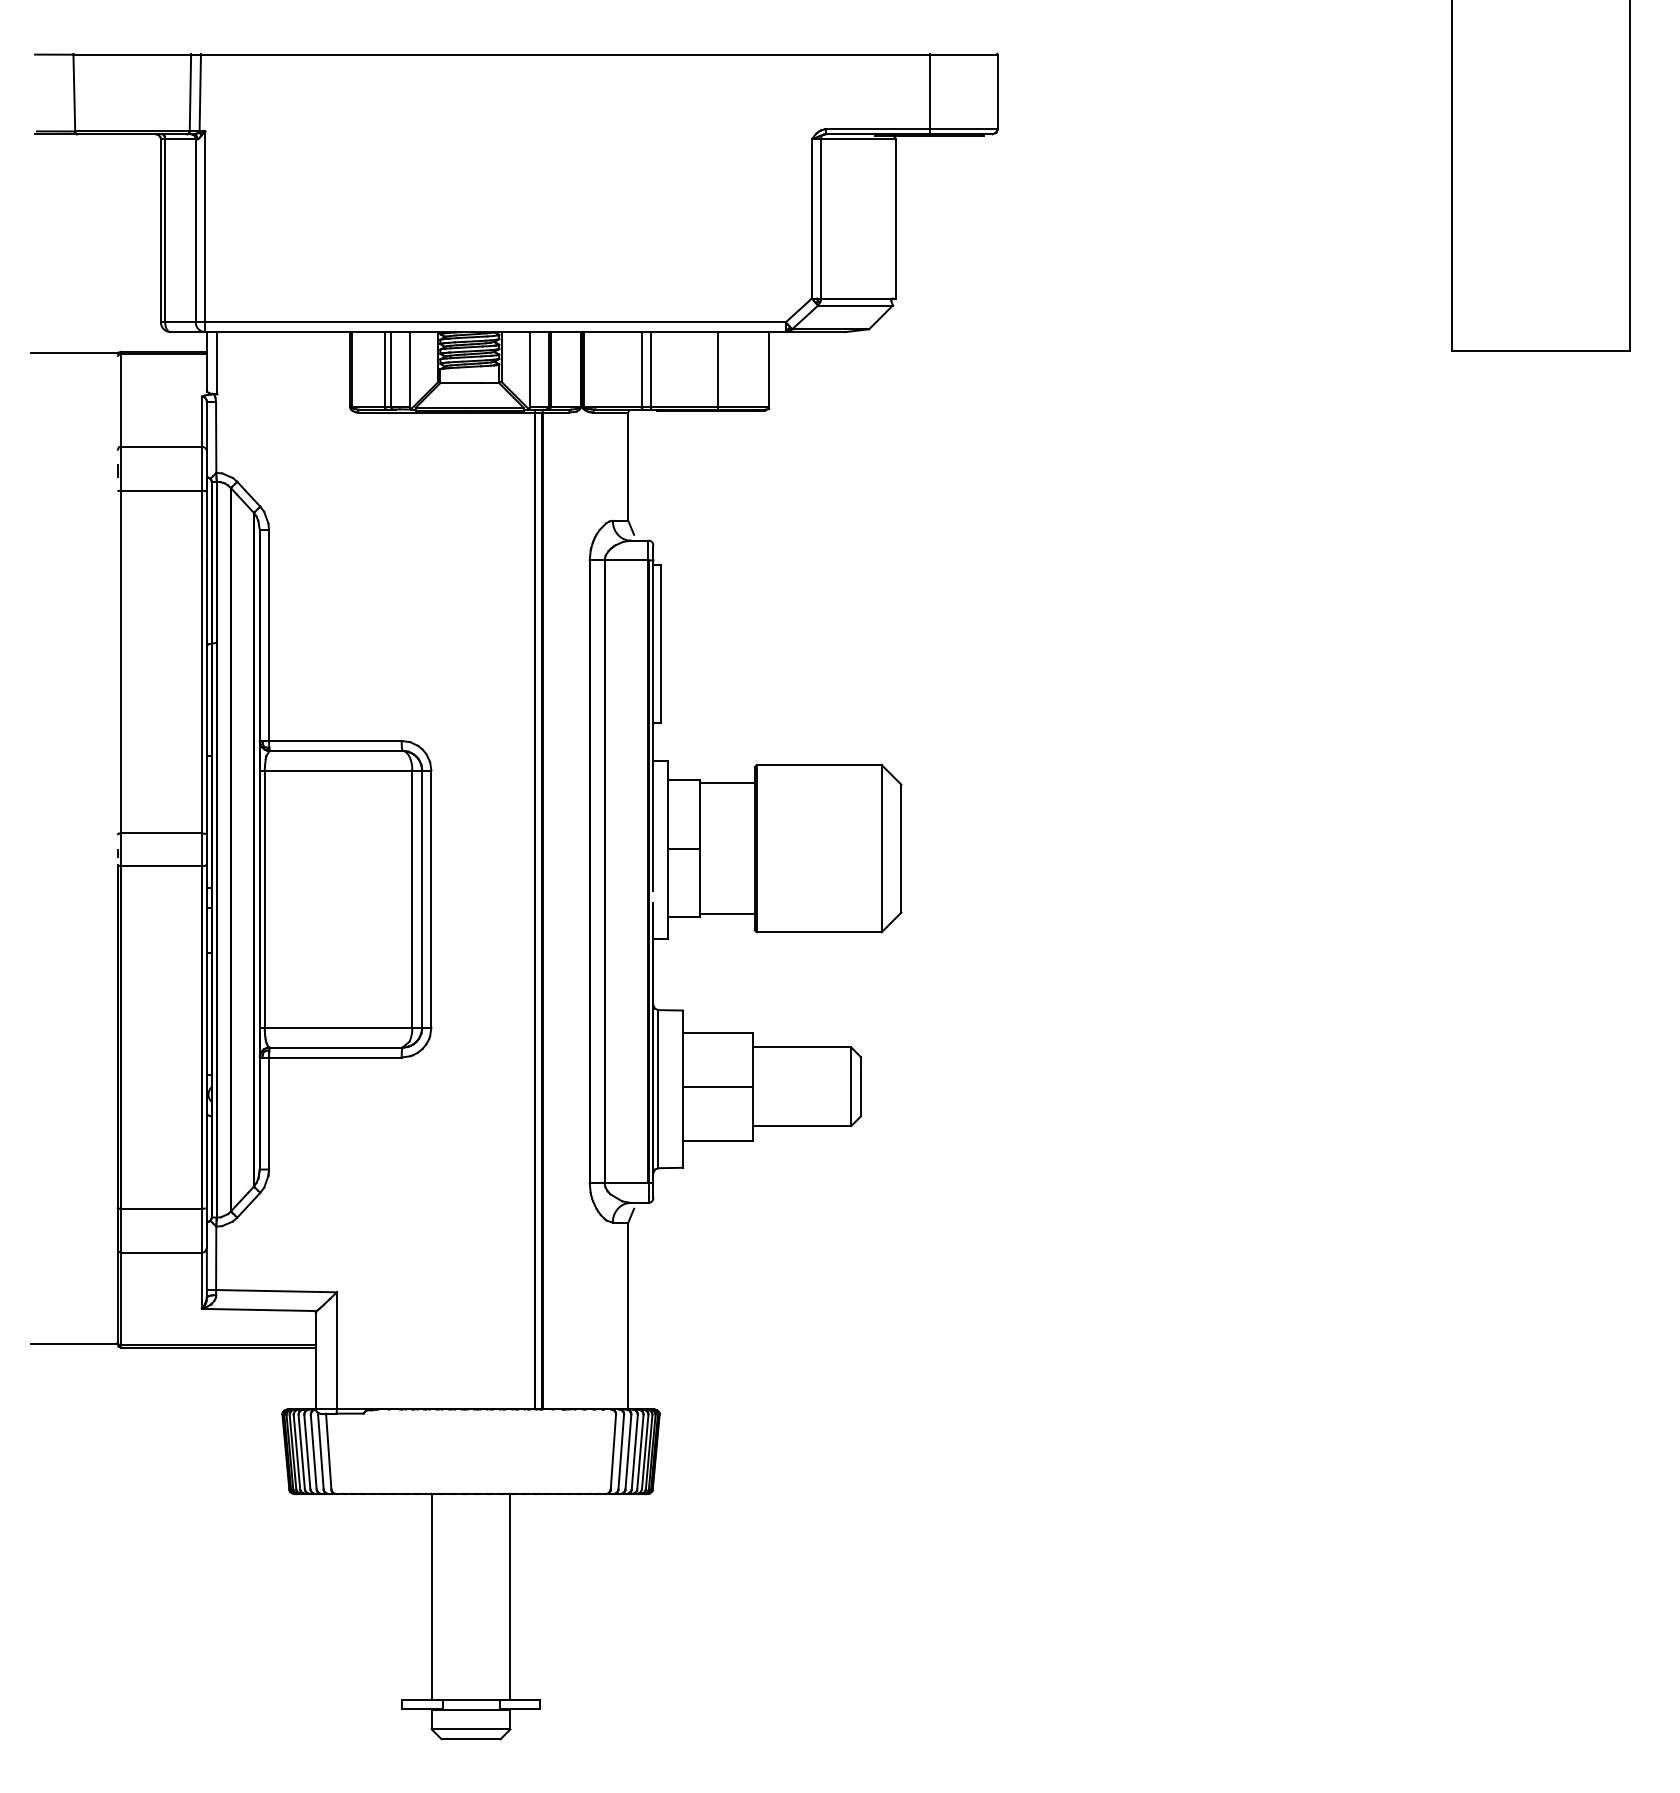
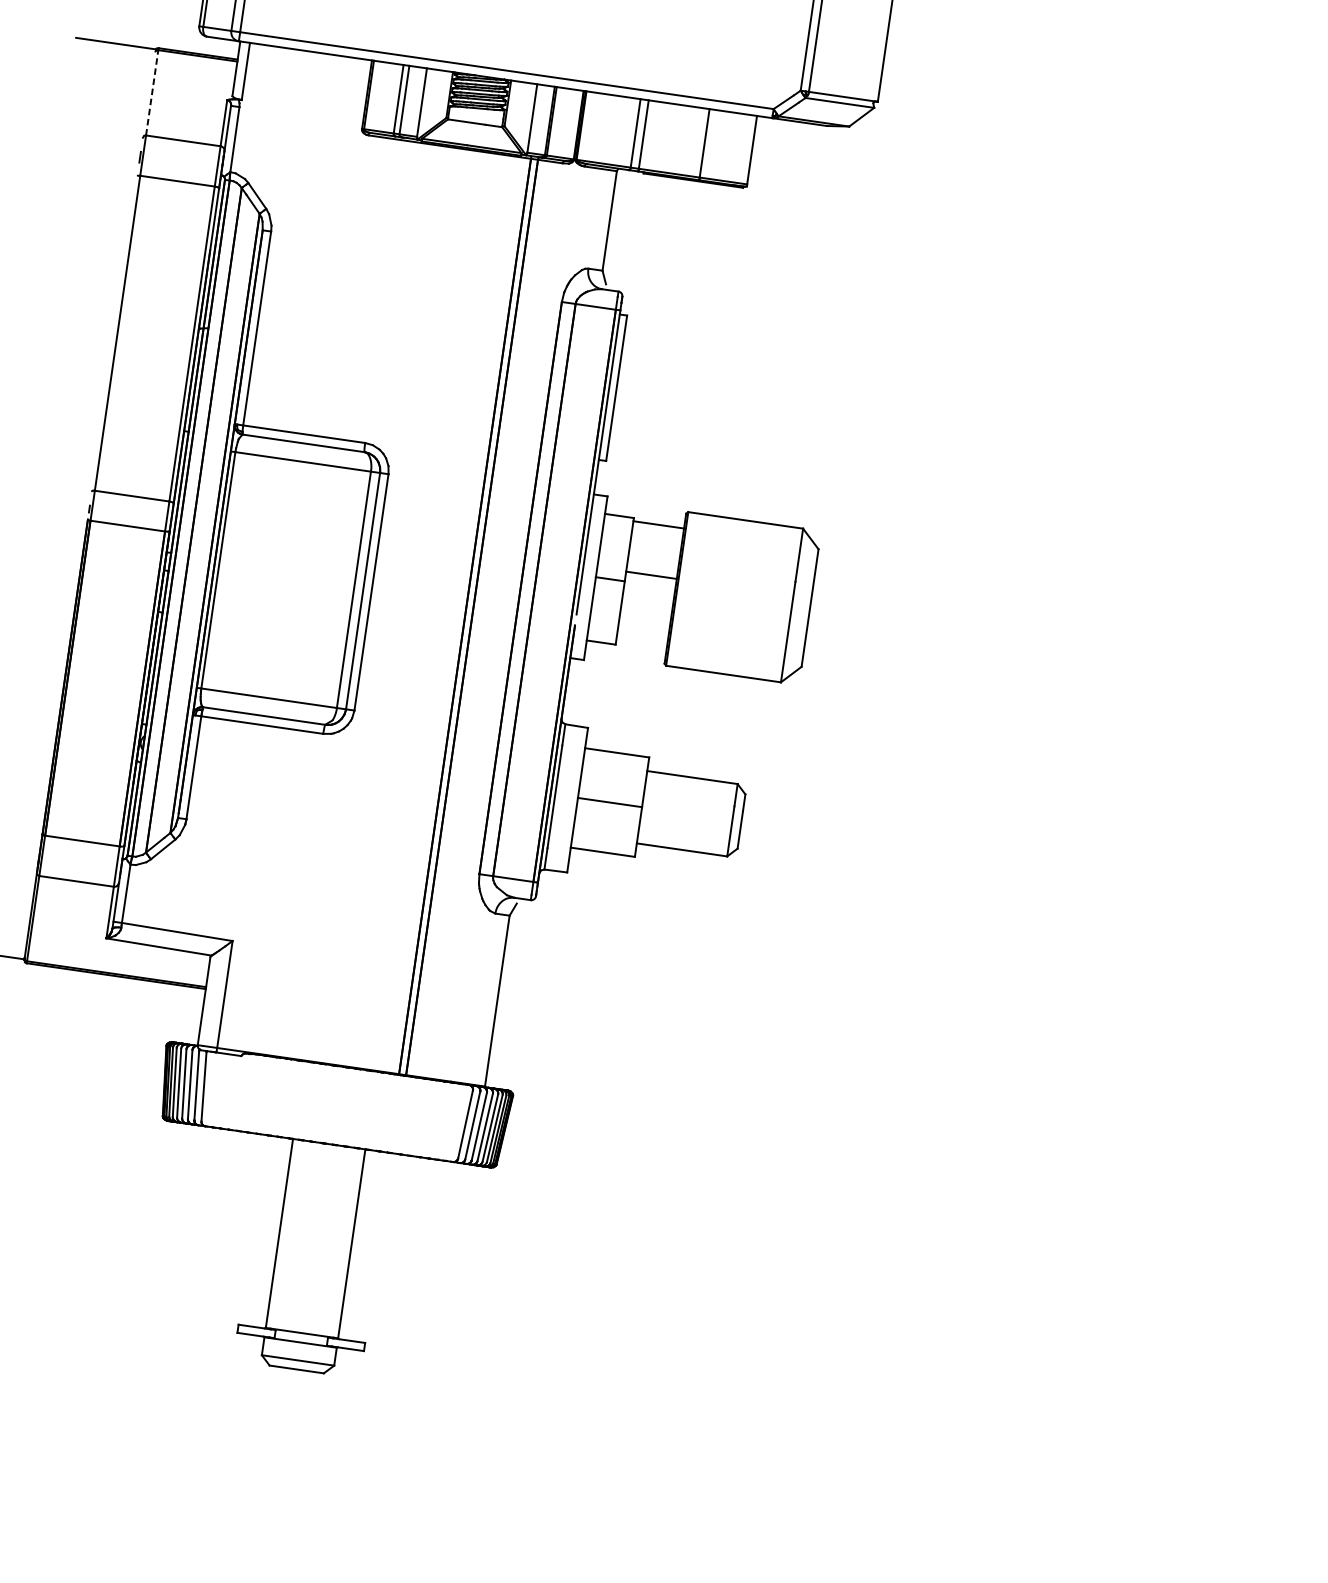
line: (120, 399) -> (152, 91), solid -> dashed
line: (726, 914) -> (650, 575), moved

